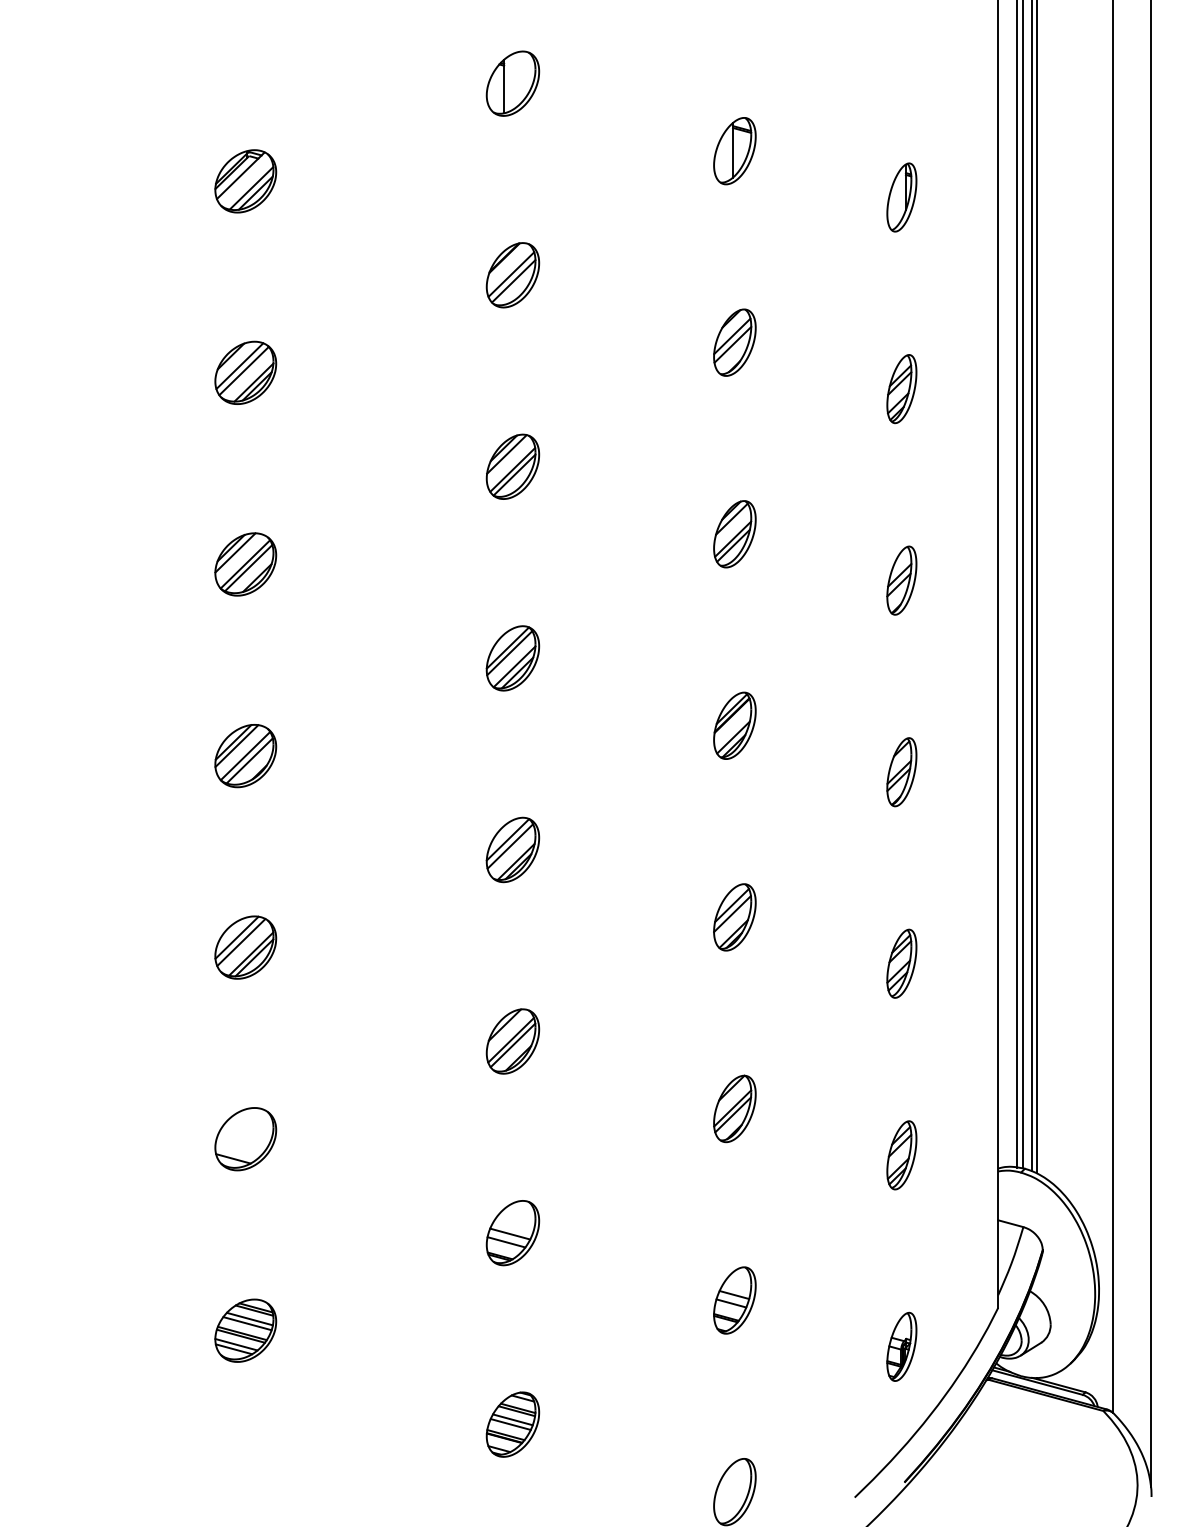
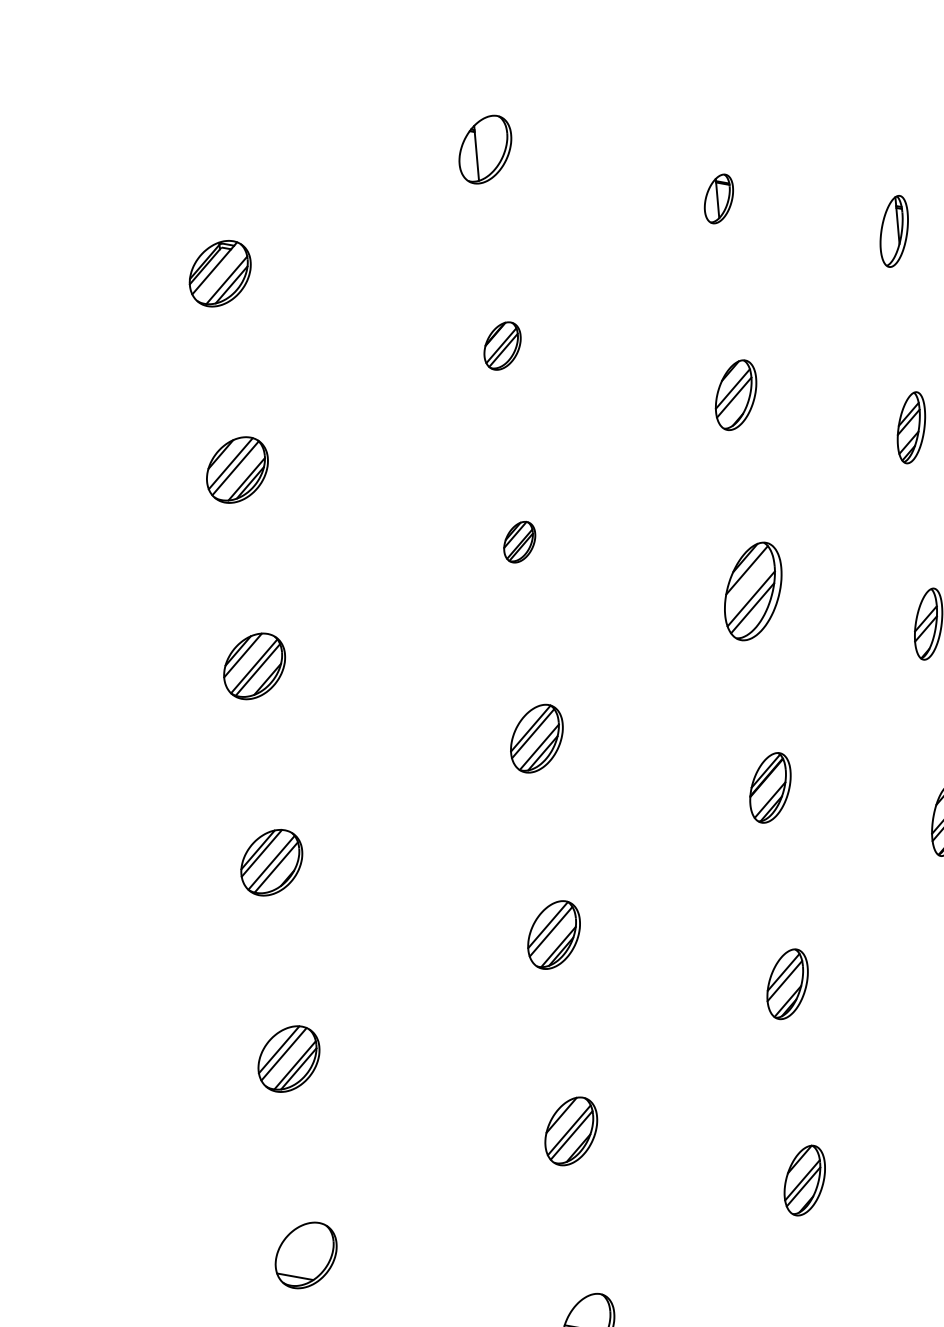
part: (734, 151) -> (718, 199), size x0.7
part: (512, 275) -> (502, 346), size x0.7
part: (512, 466) -> (519, 542), size x0.6
part: (734, 534) -> (752, 591), size x1.4

